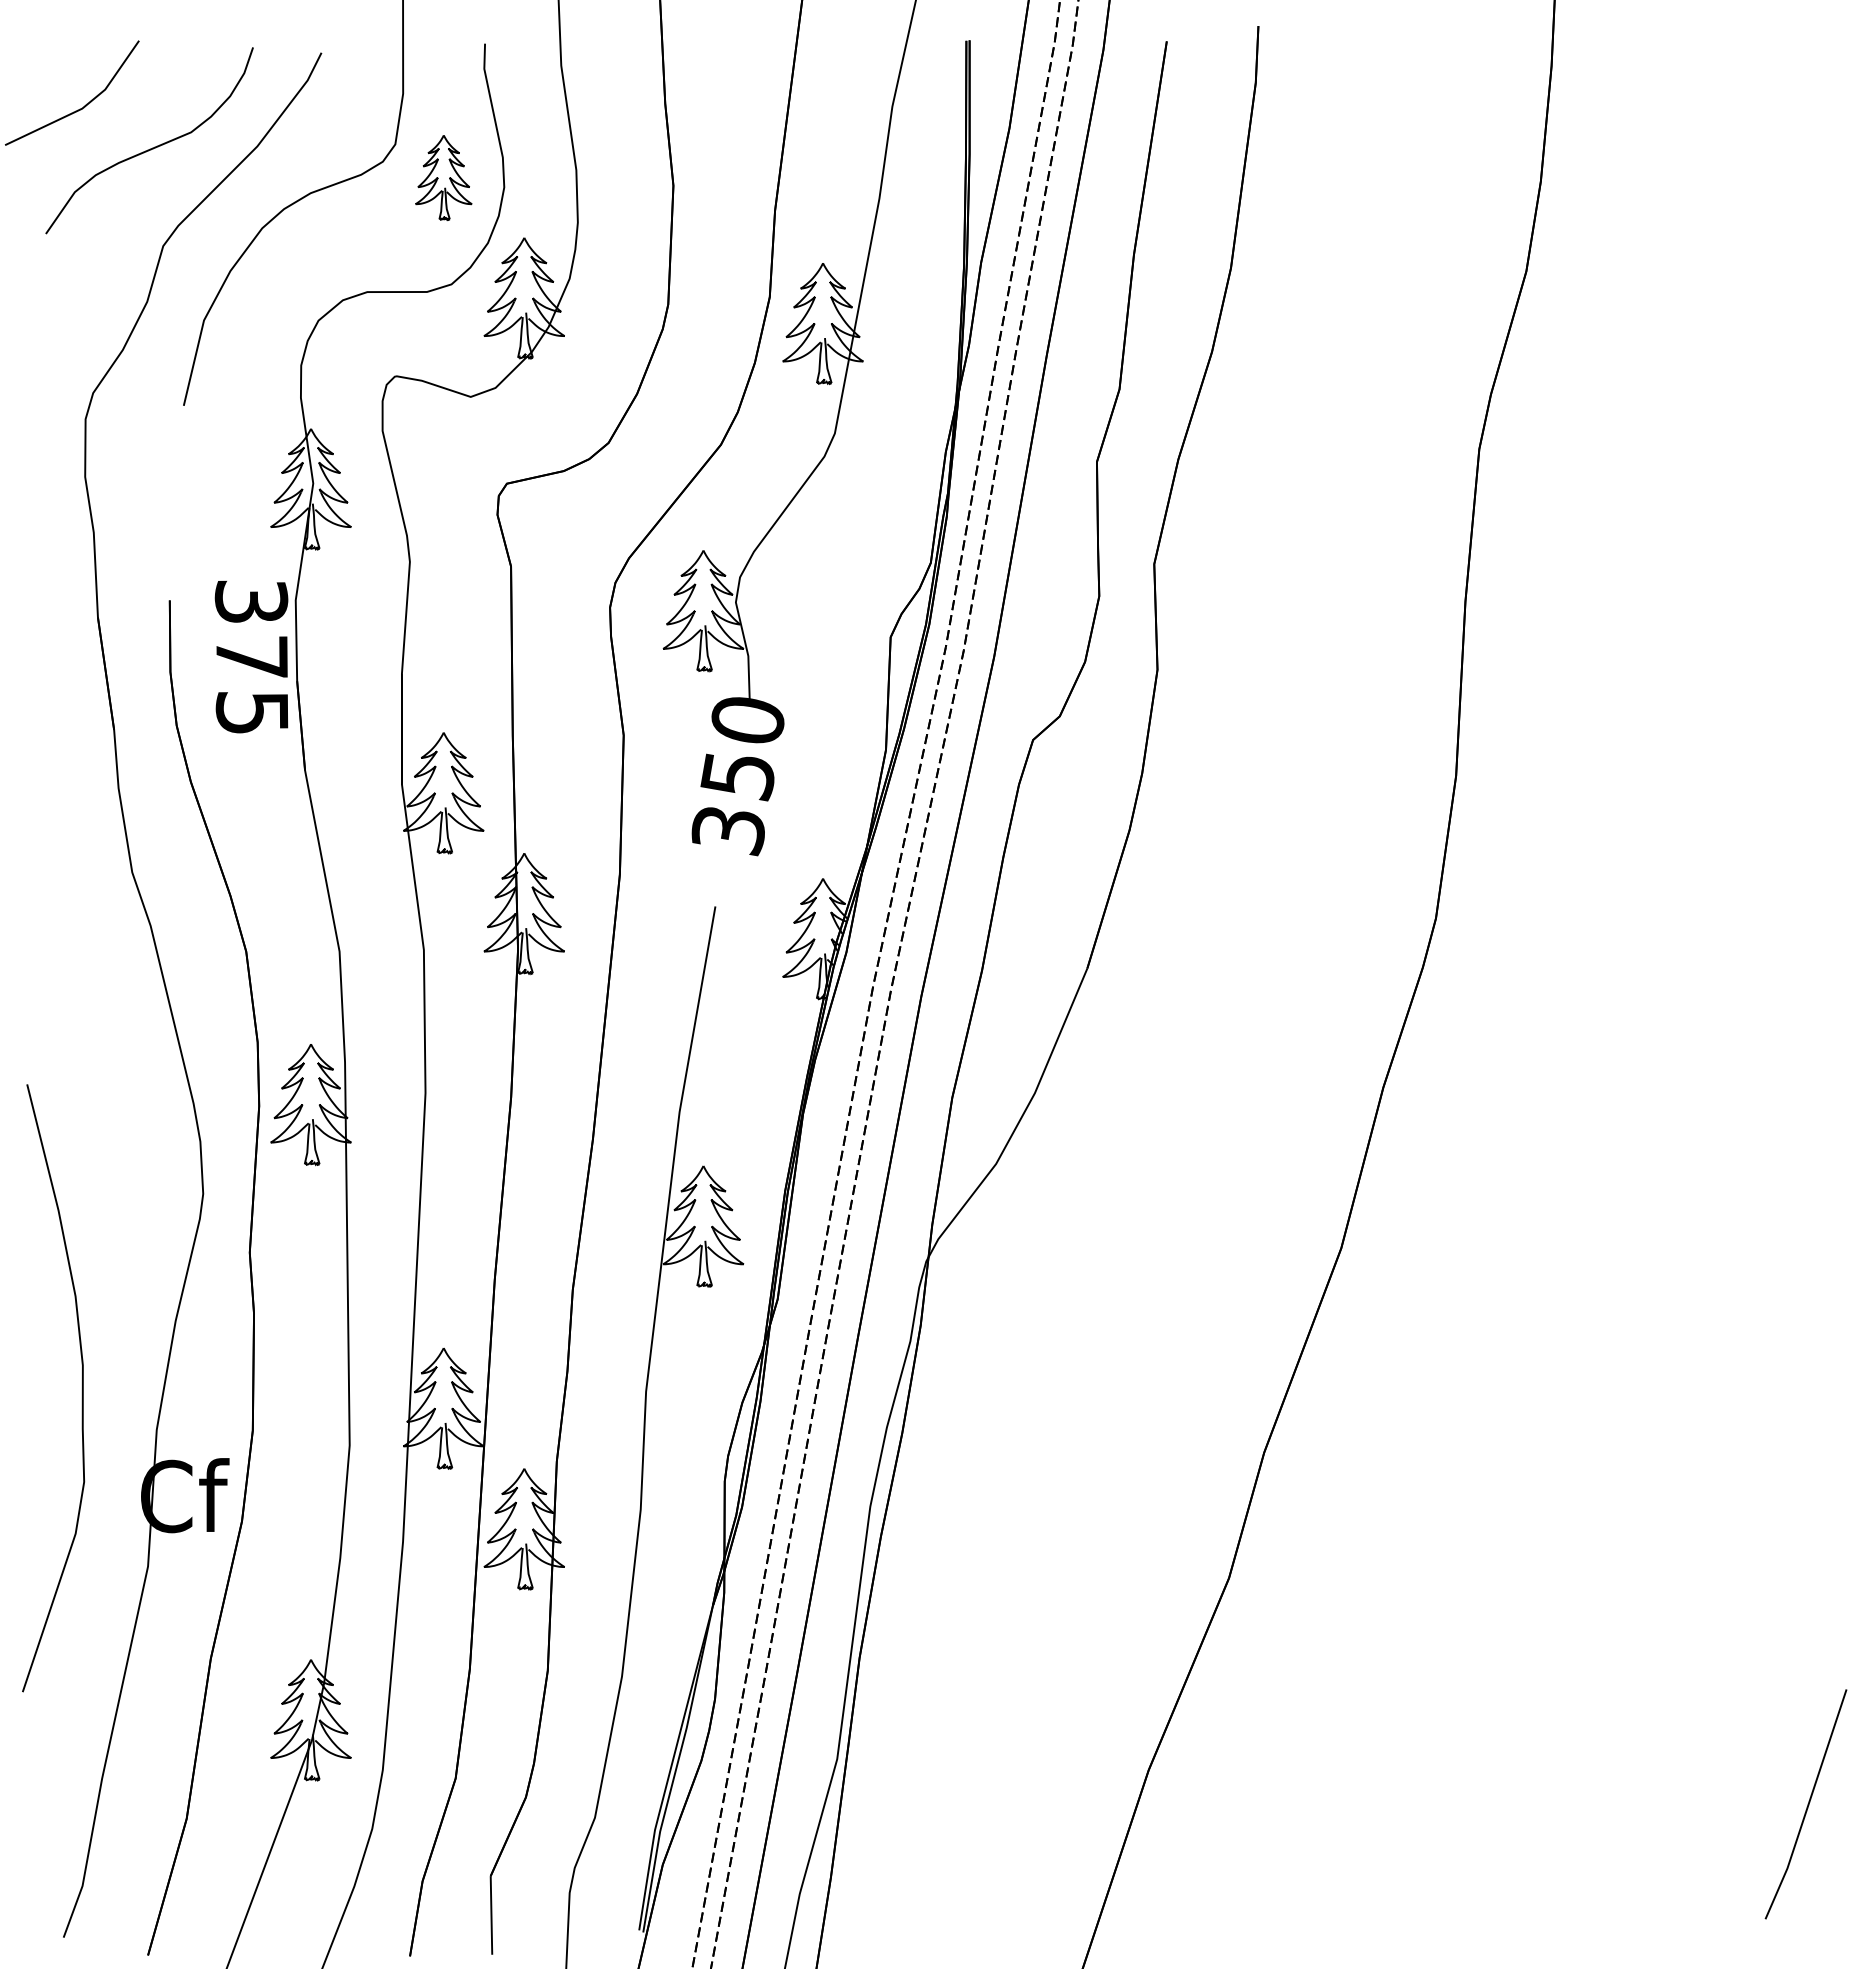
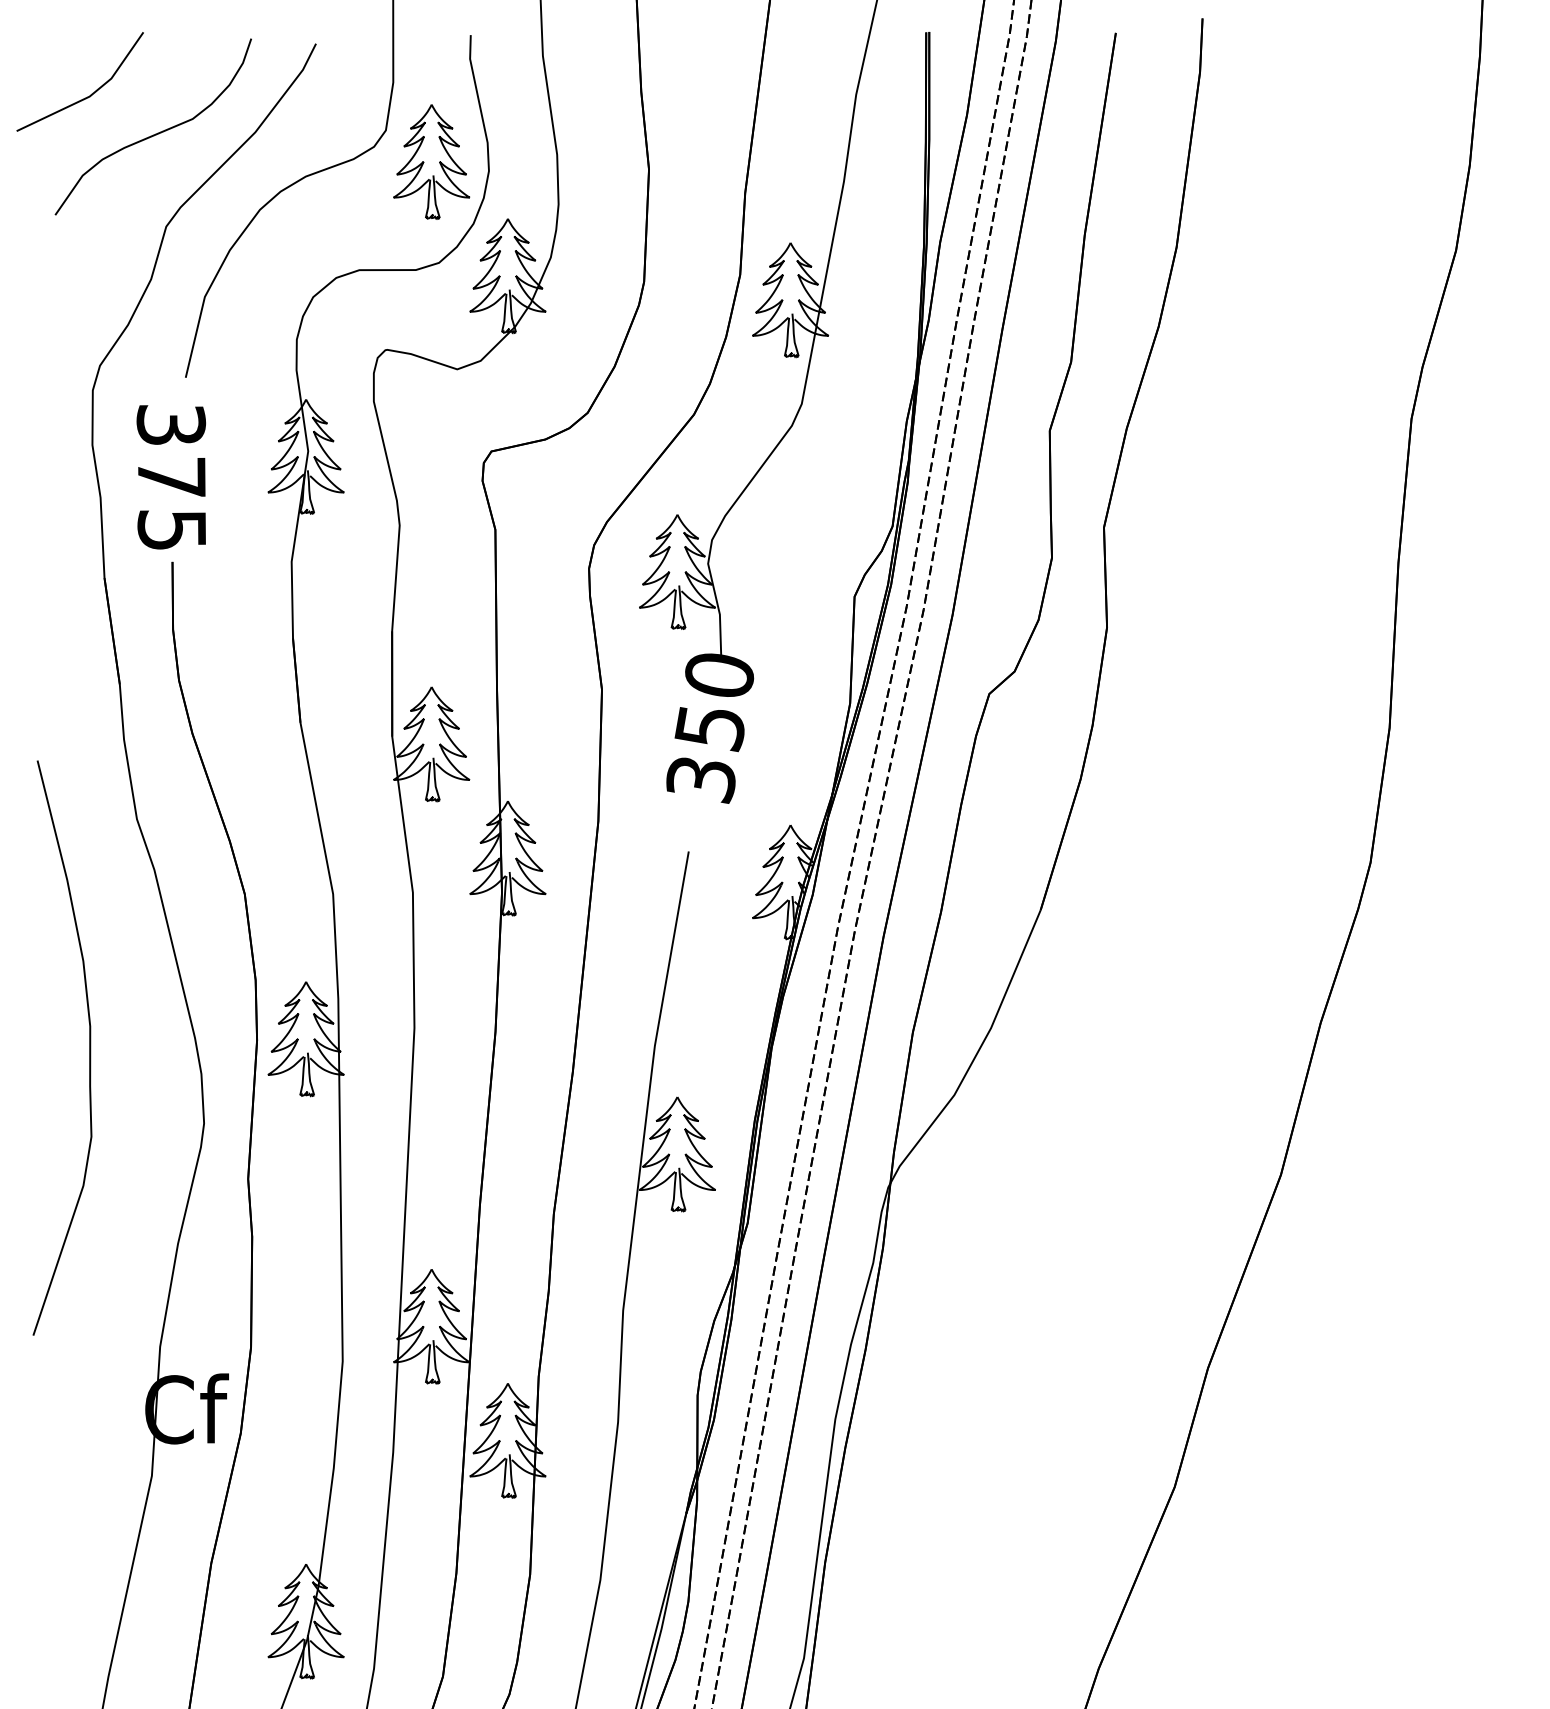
part: (443, 177) -> (431, 161), size x1.43
text: (251, 656) -> (171, 476), moved
curve: (81, 1388) -> (88, 1048), moved

